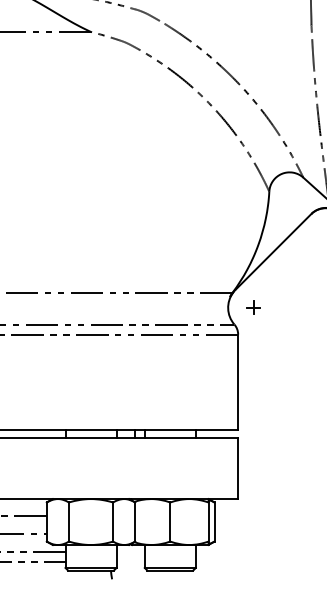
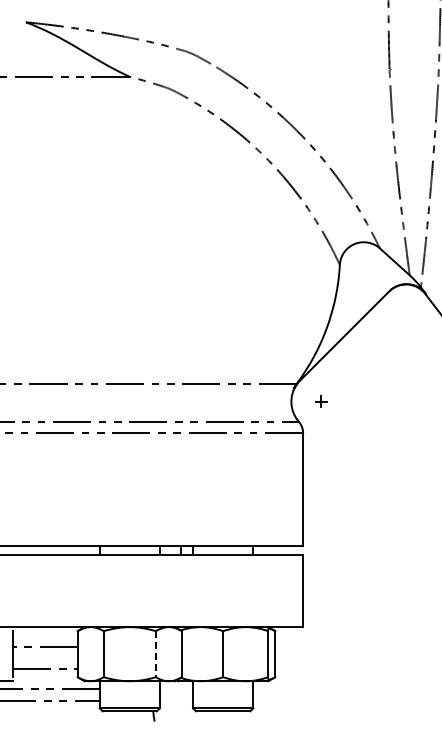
part: (253, 307) -> (321, 401), size x0.7
line: (112, 522) -> (155, 654), solid -> dashed

